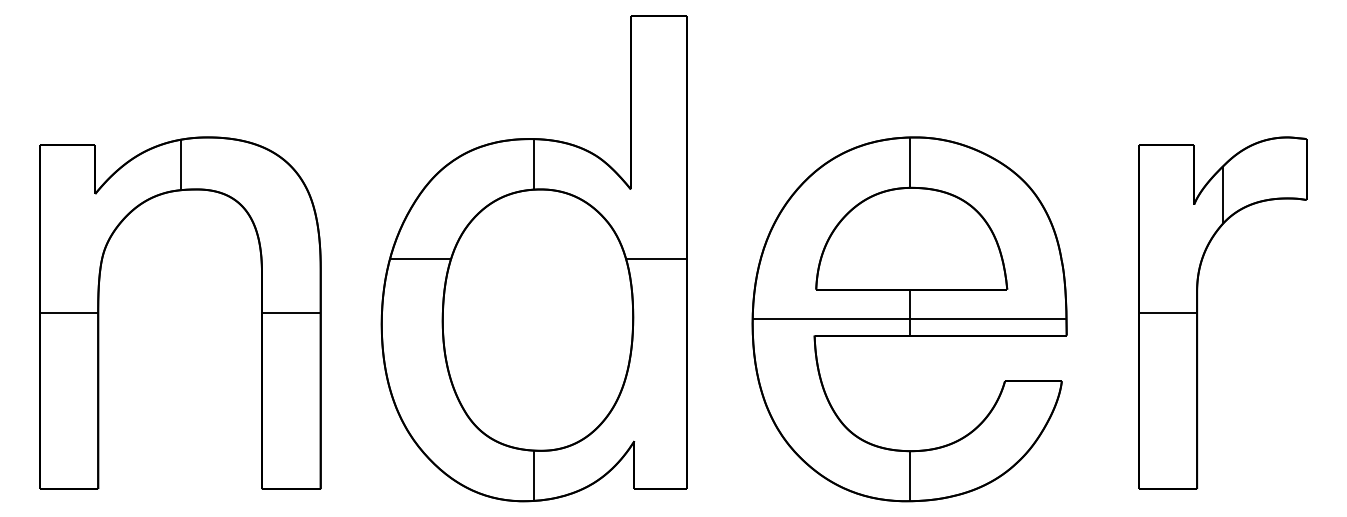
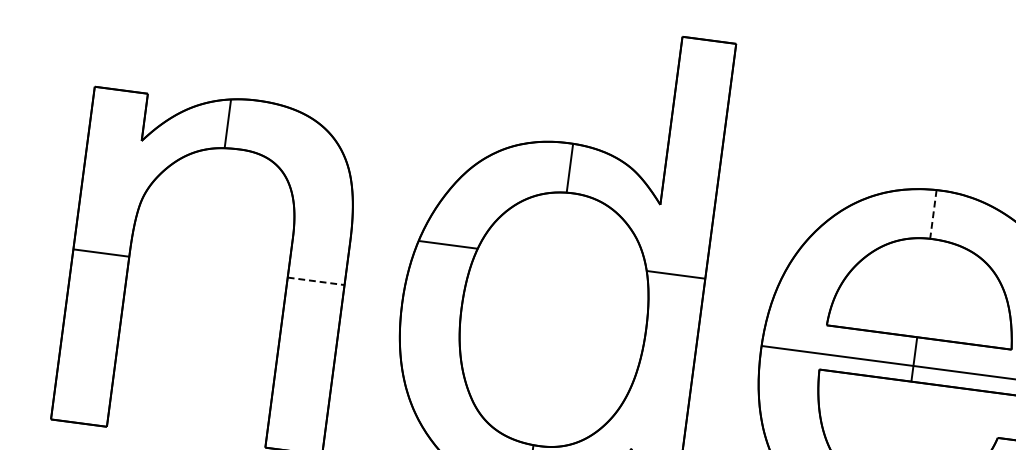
line: (909, 163) -> (933, 215), solid -> dashed
line: (291, 313) -> (316, 281), solid -> dashed

